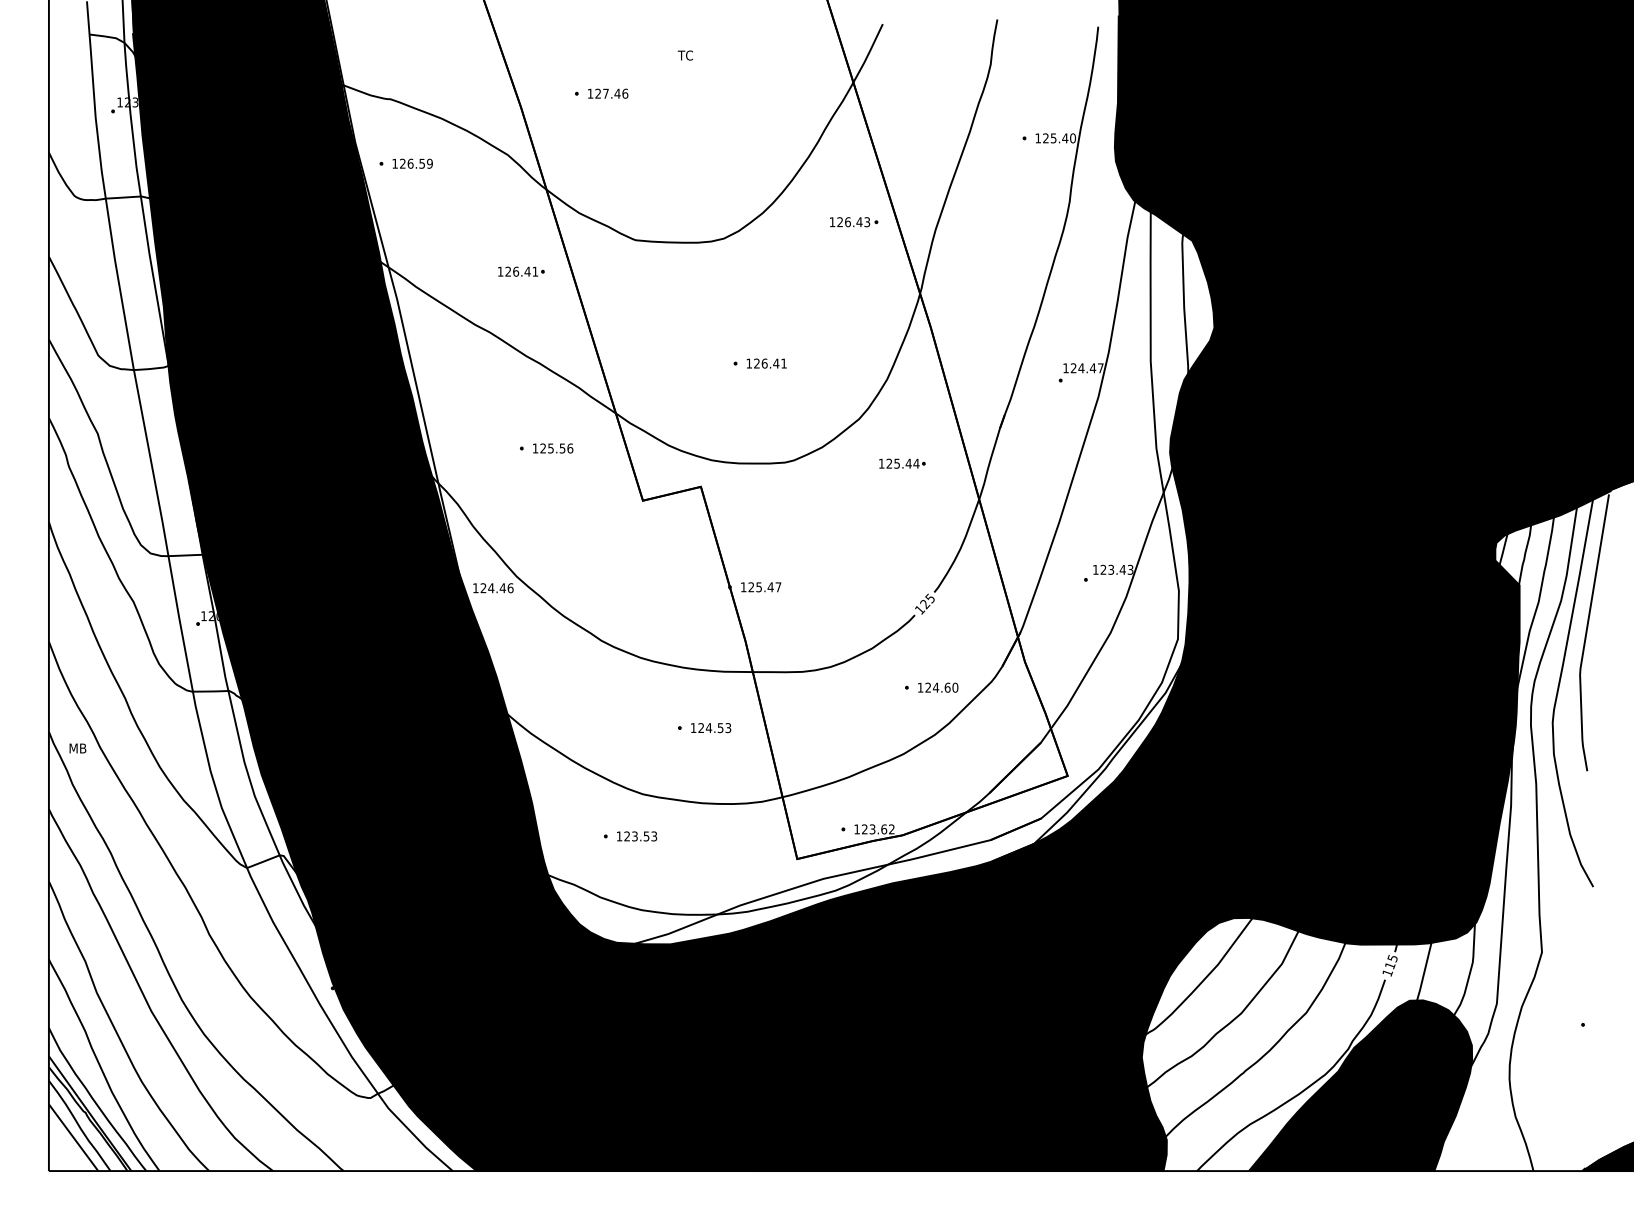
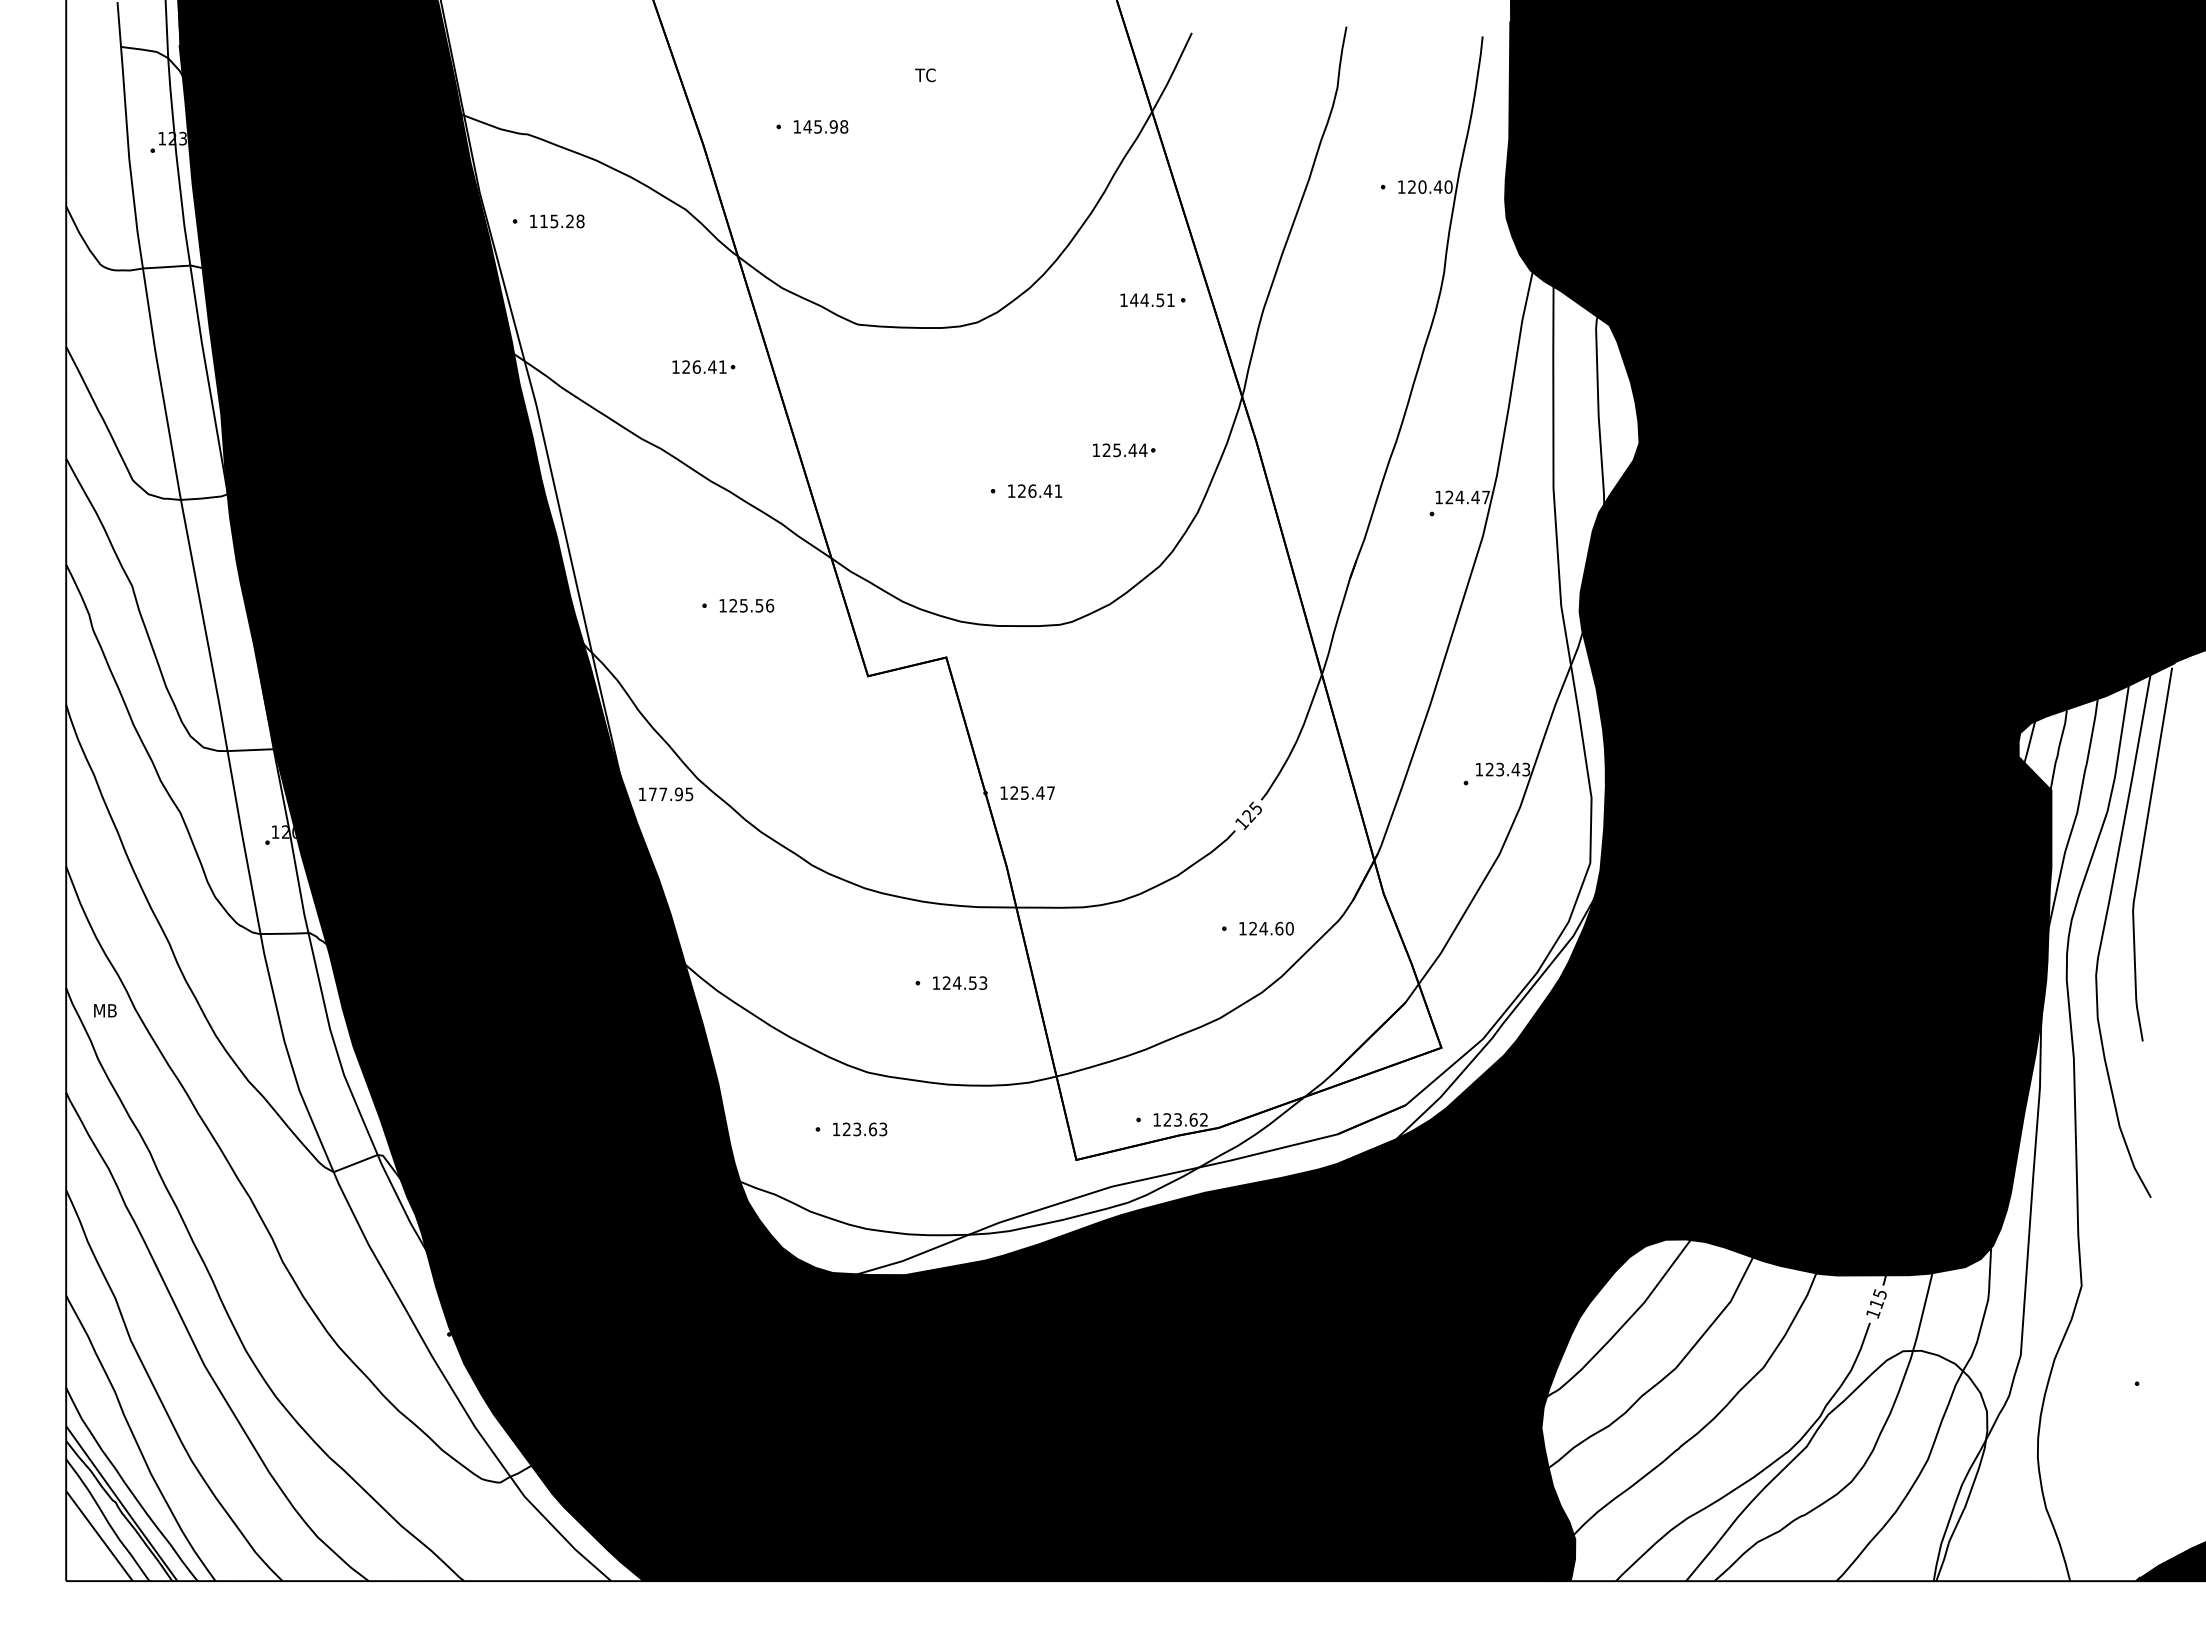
text: (611, 93) -> (825, 126), 127.46 -> 145.98
text: (1053, 137) -> (1422, 186), 125.40 -> 120.40
text: (416, 163) -> (562, 221), 126.59 -> 115.28
text: (853, 222) -> (1152, 300), 126.43 -> 144.51
part: (902, 463) -> (1124, 450), moved
text: (497, 588) -> (671, 794), 124.46 -> 177.95
text: (646, 836) -> (873, 1129), 123.53 -> 123.63
fill: (1360, 1085) -> (1836, 1465), removed

